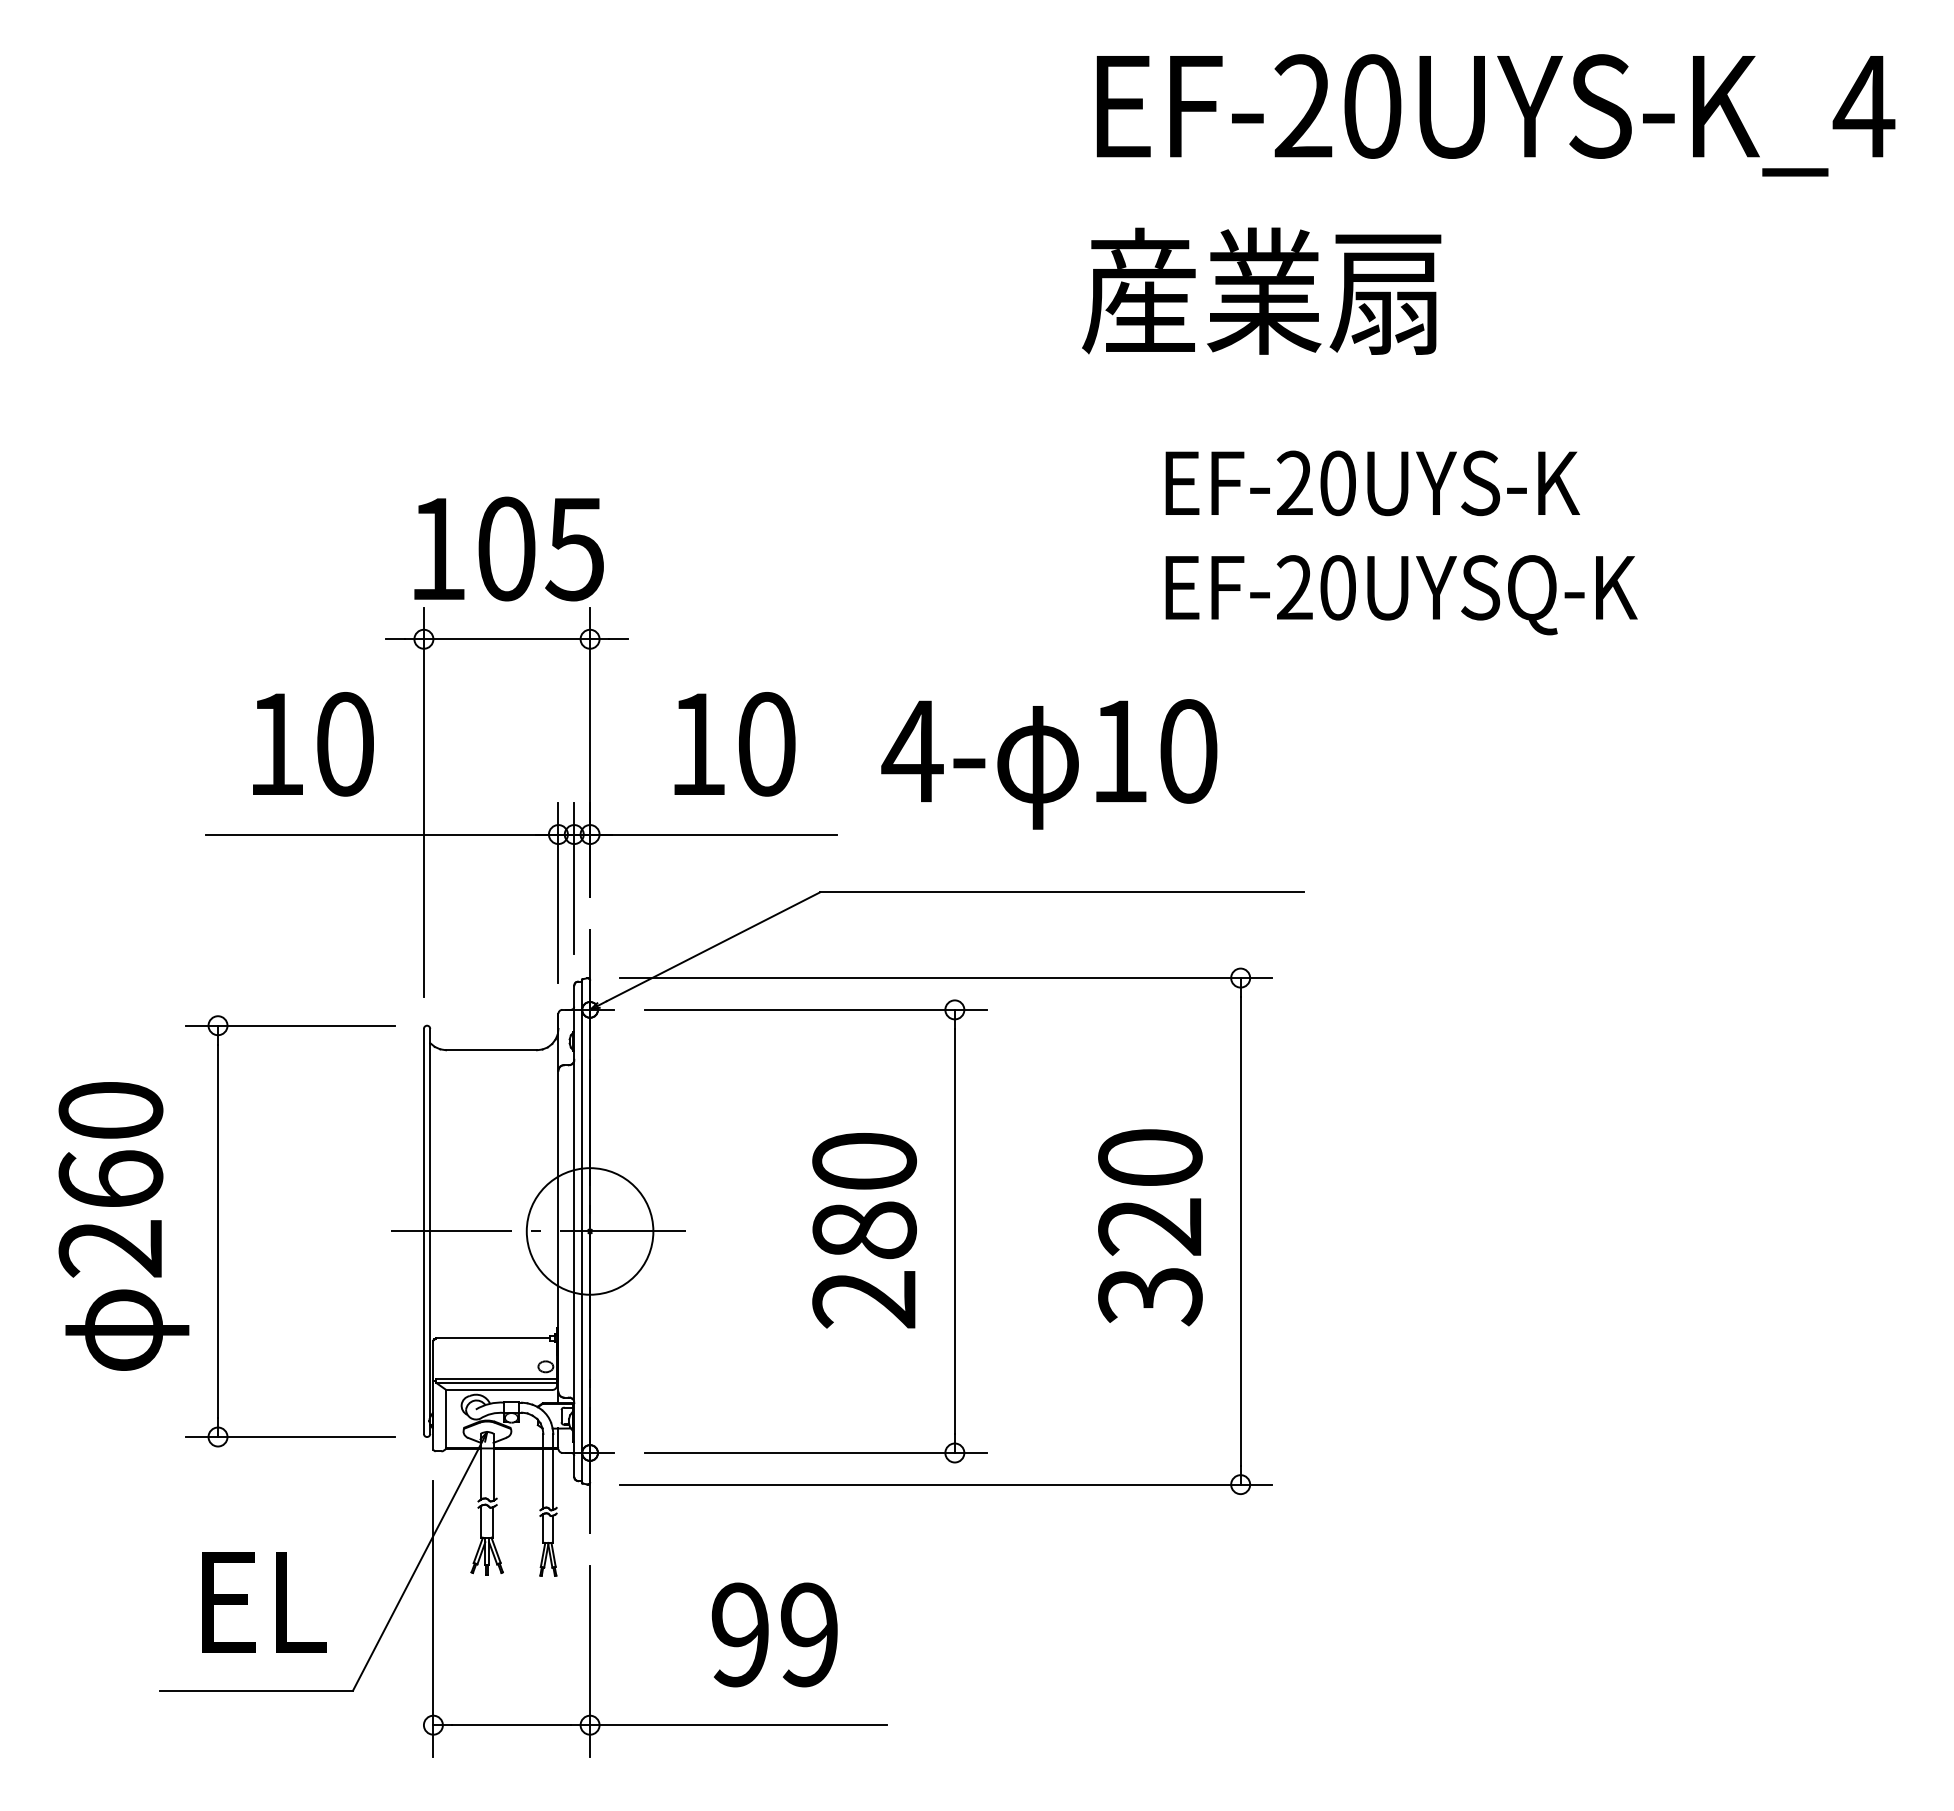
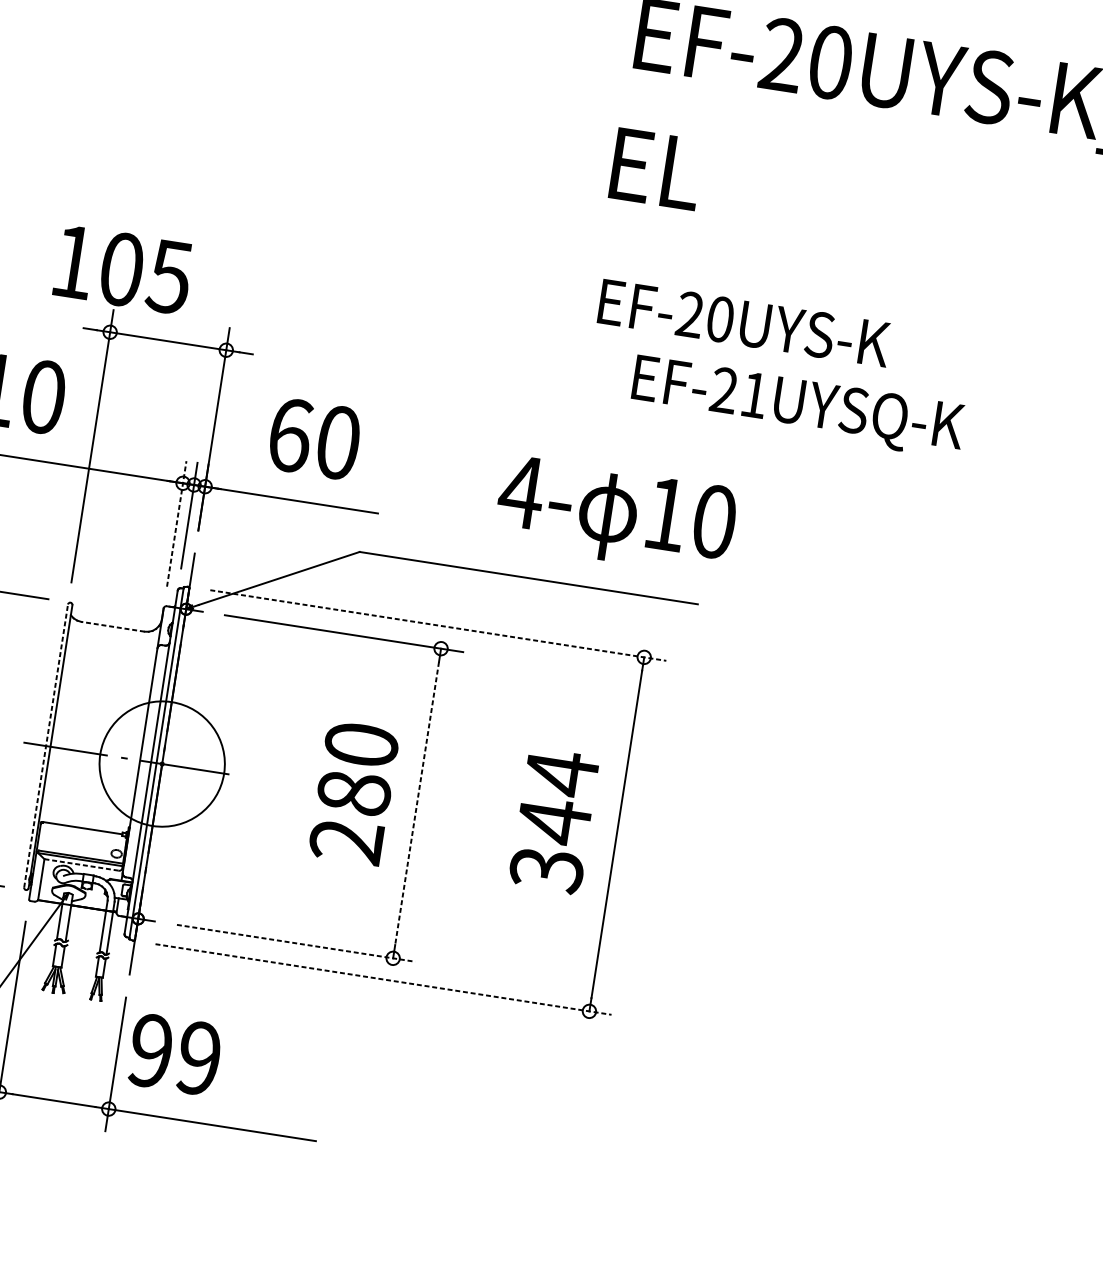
text: (1261, 290) -> (733, 179), 産業扇 -> EL
text: (1372, 483) -> (744, 323), moved
text: (508, 548) -> (123, 269), moved
text: (1337, 587) -> (754, 394), EF-20UYSQ-K -> EF-21UYSQ-K
text: (698, 744) -> (290, 435), 10 -> 60
text: (1049, 764) -> (615, 515), moved
line: (558, 892) -> (176, 523), solid -> dashed
line: (946, 978) -> (438, 625), solid -> dashed
line: (491, 1050) -> (112, 626), solid -> dashed
text: (1150, 1192) -> (558, 797), 320 -> 344
line: (423, 1231) -> (45, 746), solid -> dashed
circle: (589, 1231) -> (161, 764), size x1.4
line: (954, 1231) -> (416, 803), solid -> dashed
line: (498, 1389) -> (81, 864), solid -> dashed
line: (815, 1453) -> (295, 943), solid -> dashed
line: (946, 1484) -> (383, 979), solid -> dashed
text: (774, 1634) -> (174, 1054), moved

